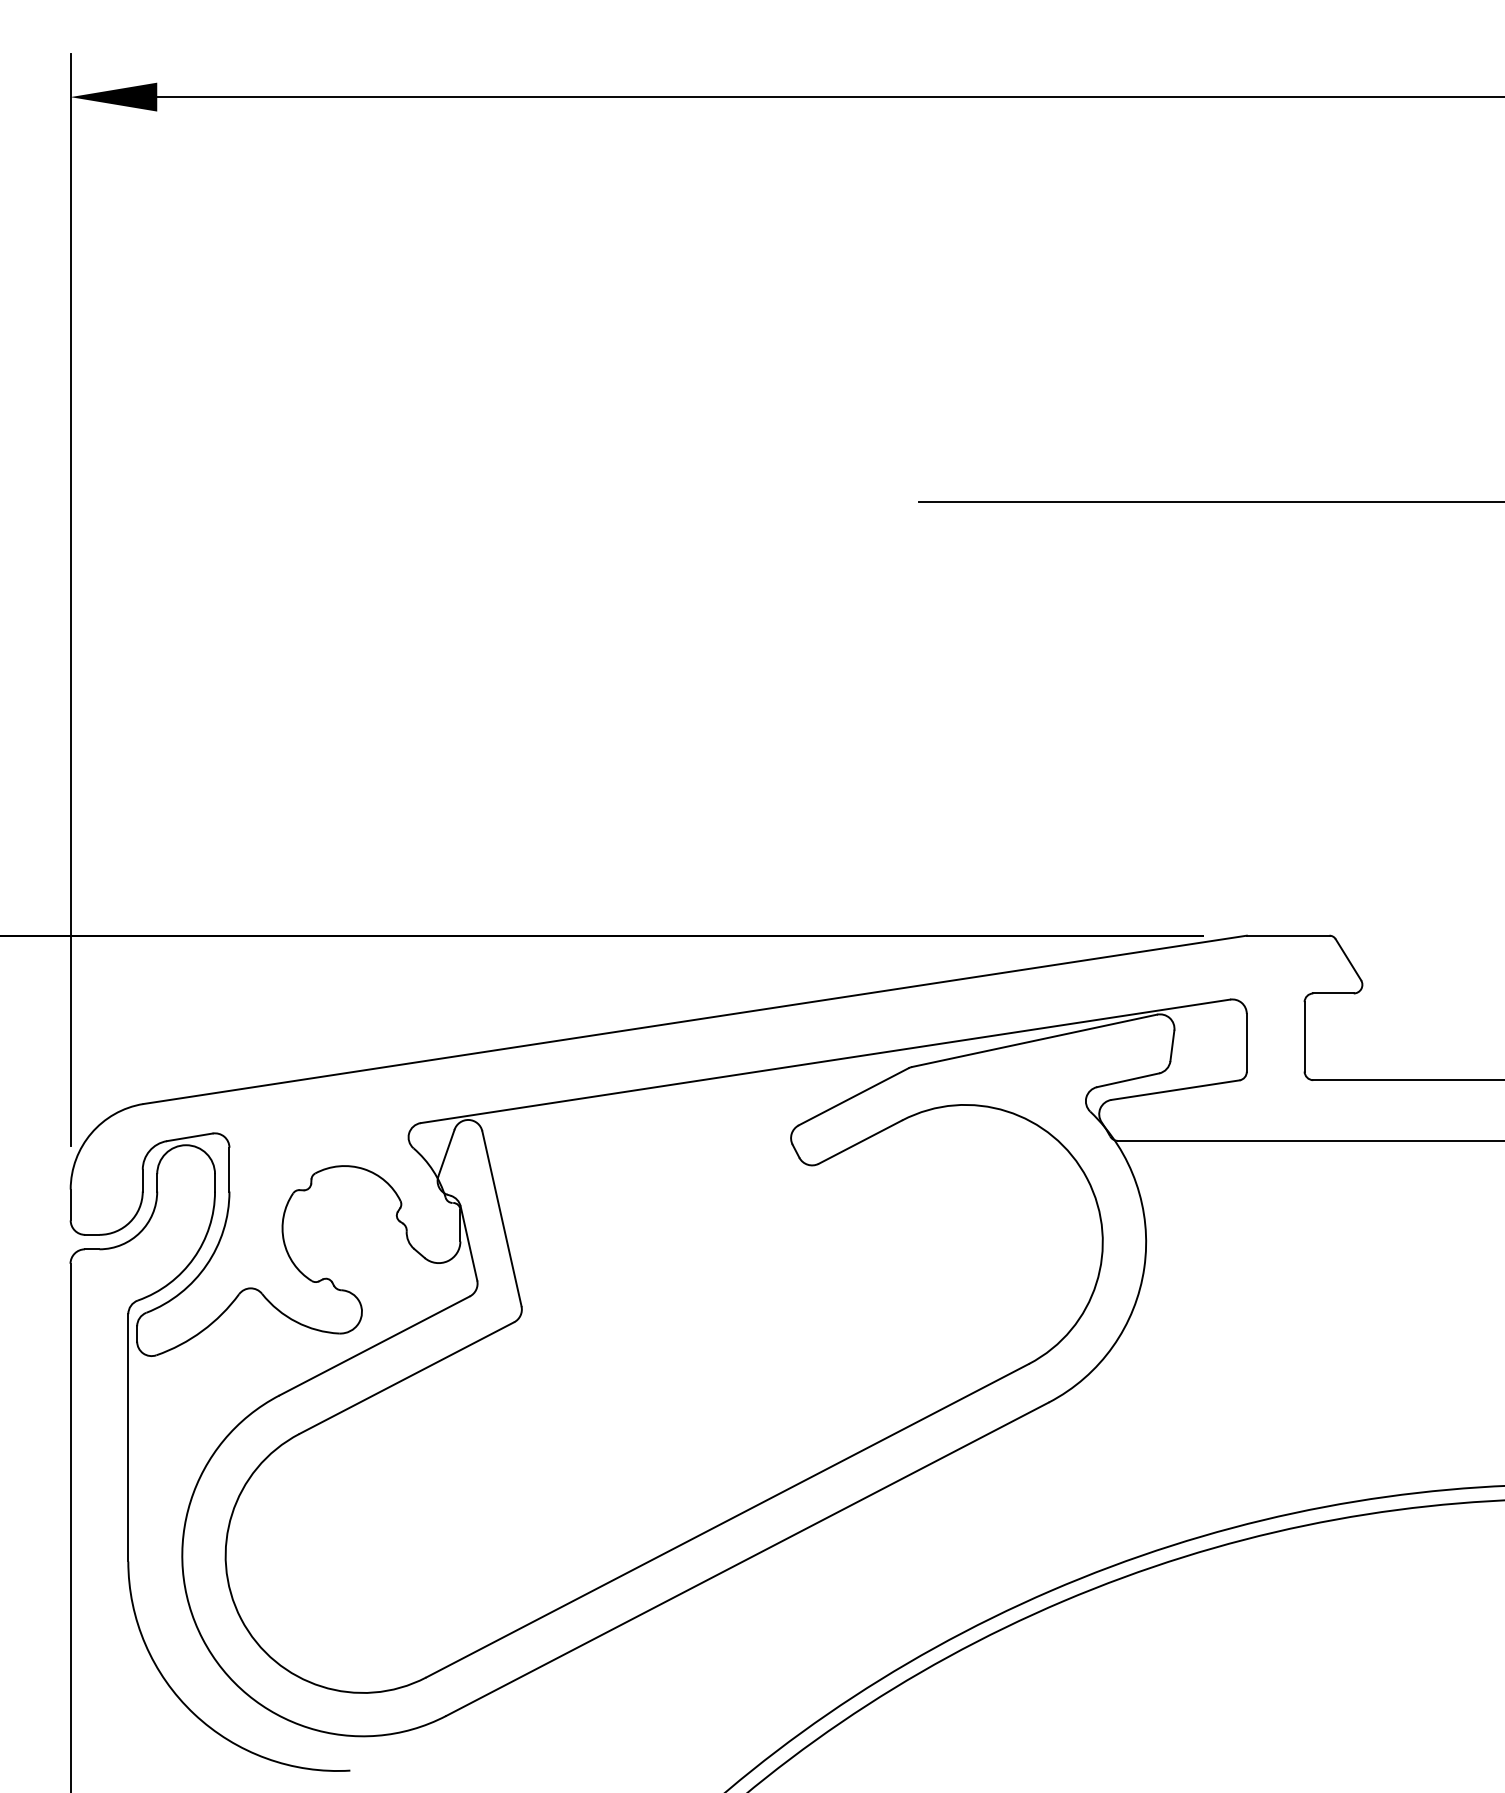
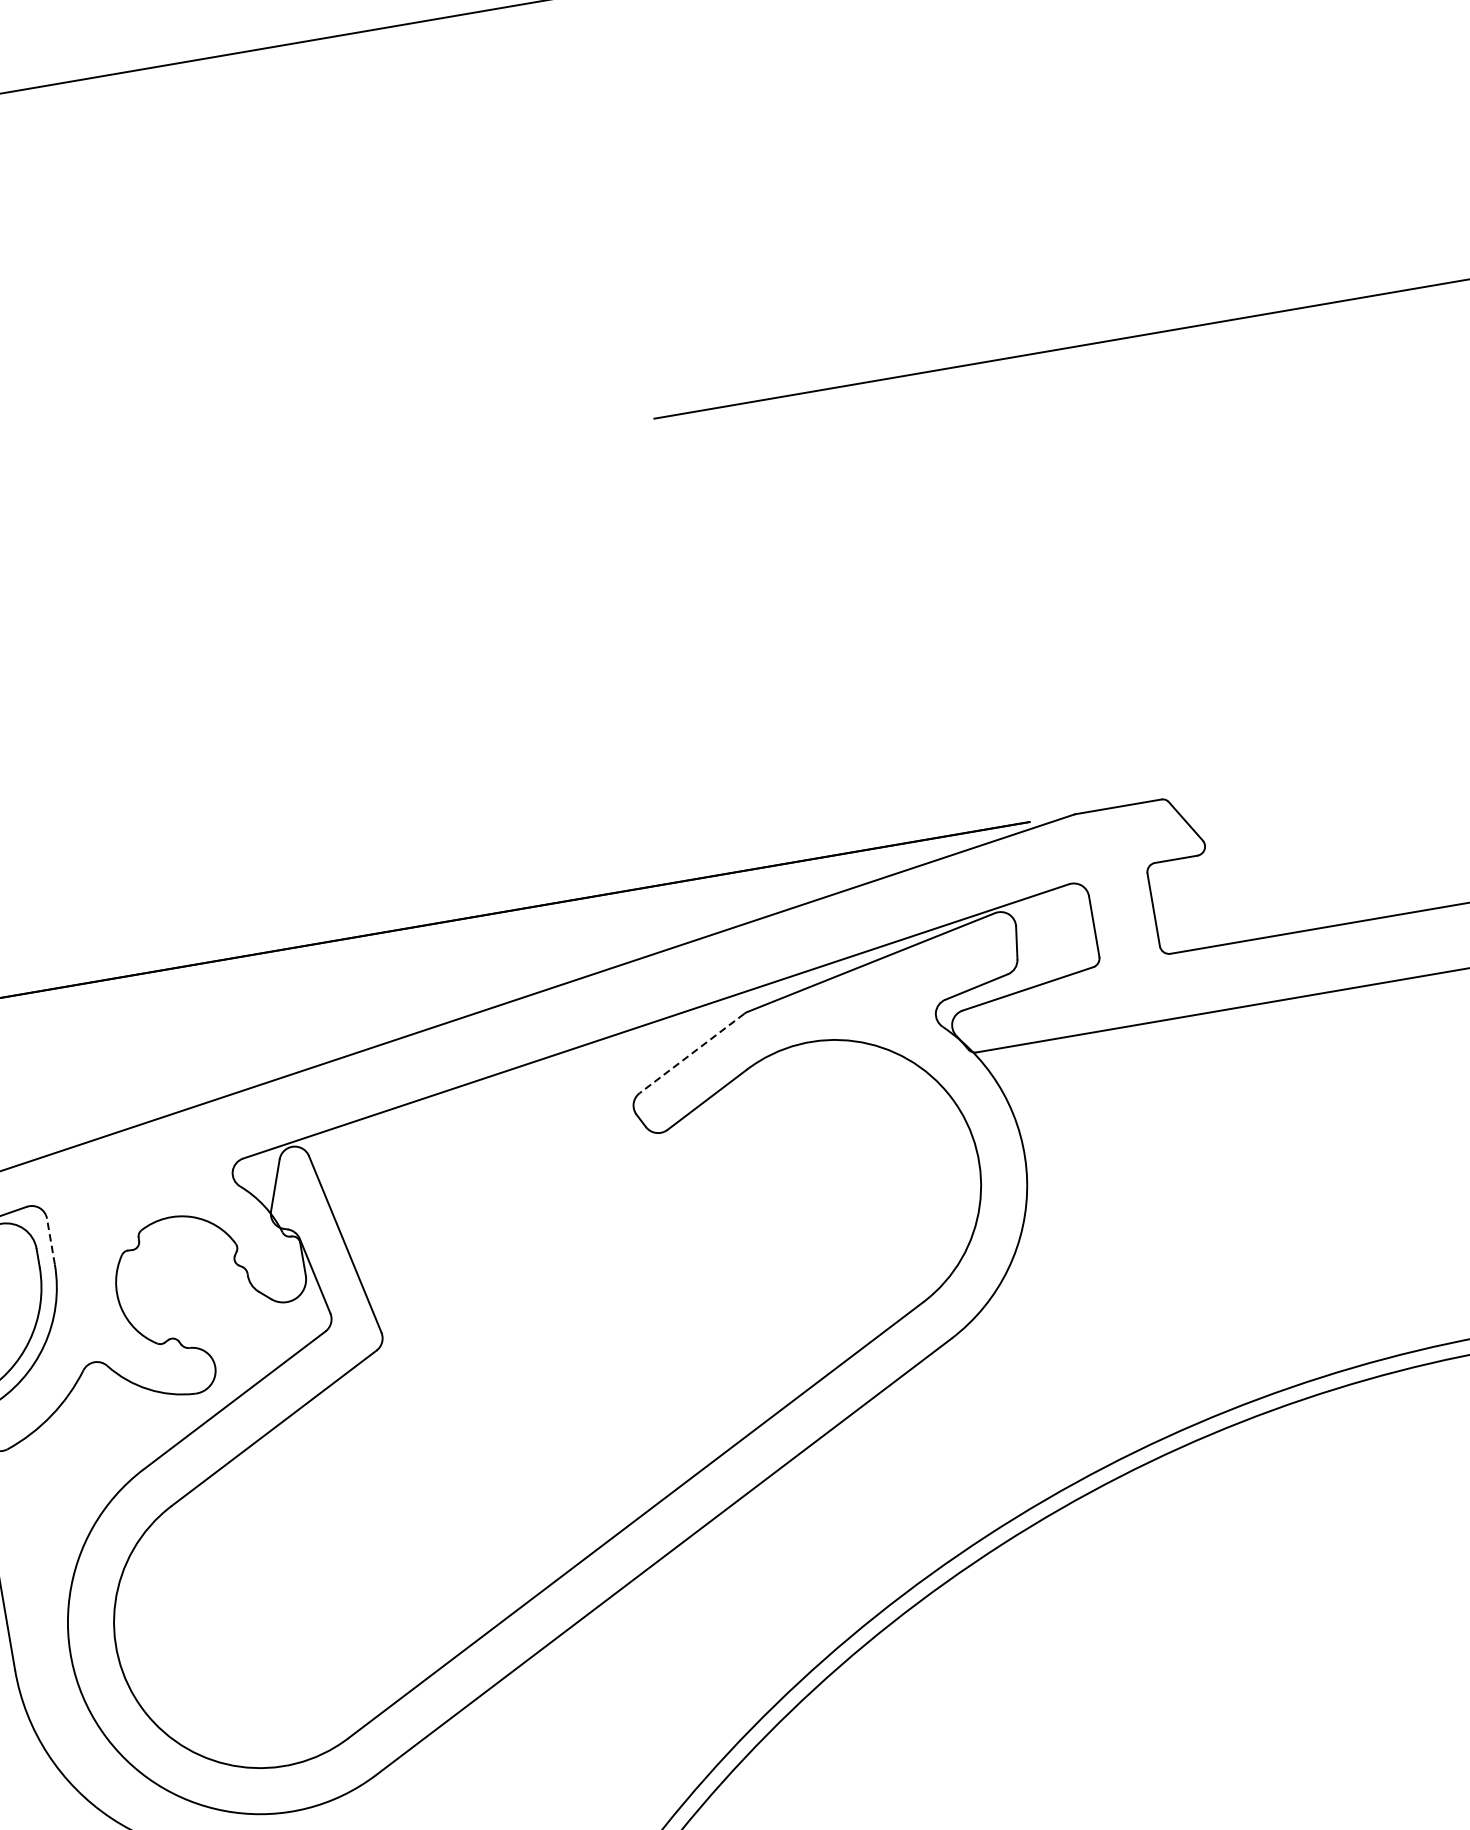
line: (853, 1096) -> (691, 1053), solid -> dashed
line: (229, 1169) -> (50, 1241), solid -> dashed

